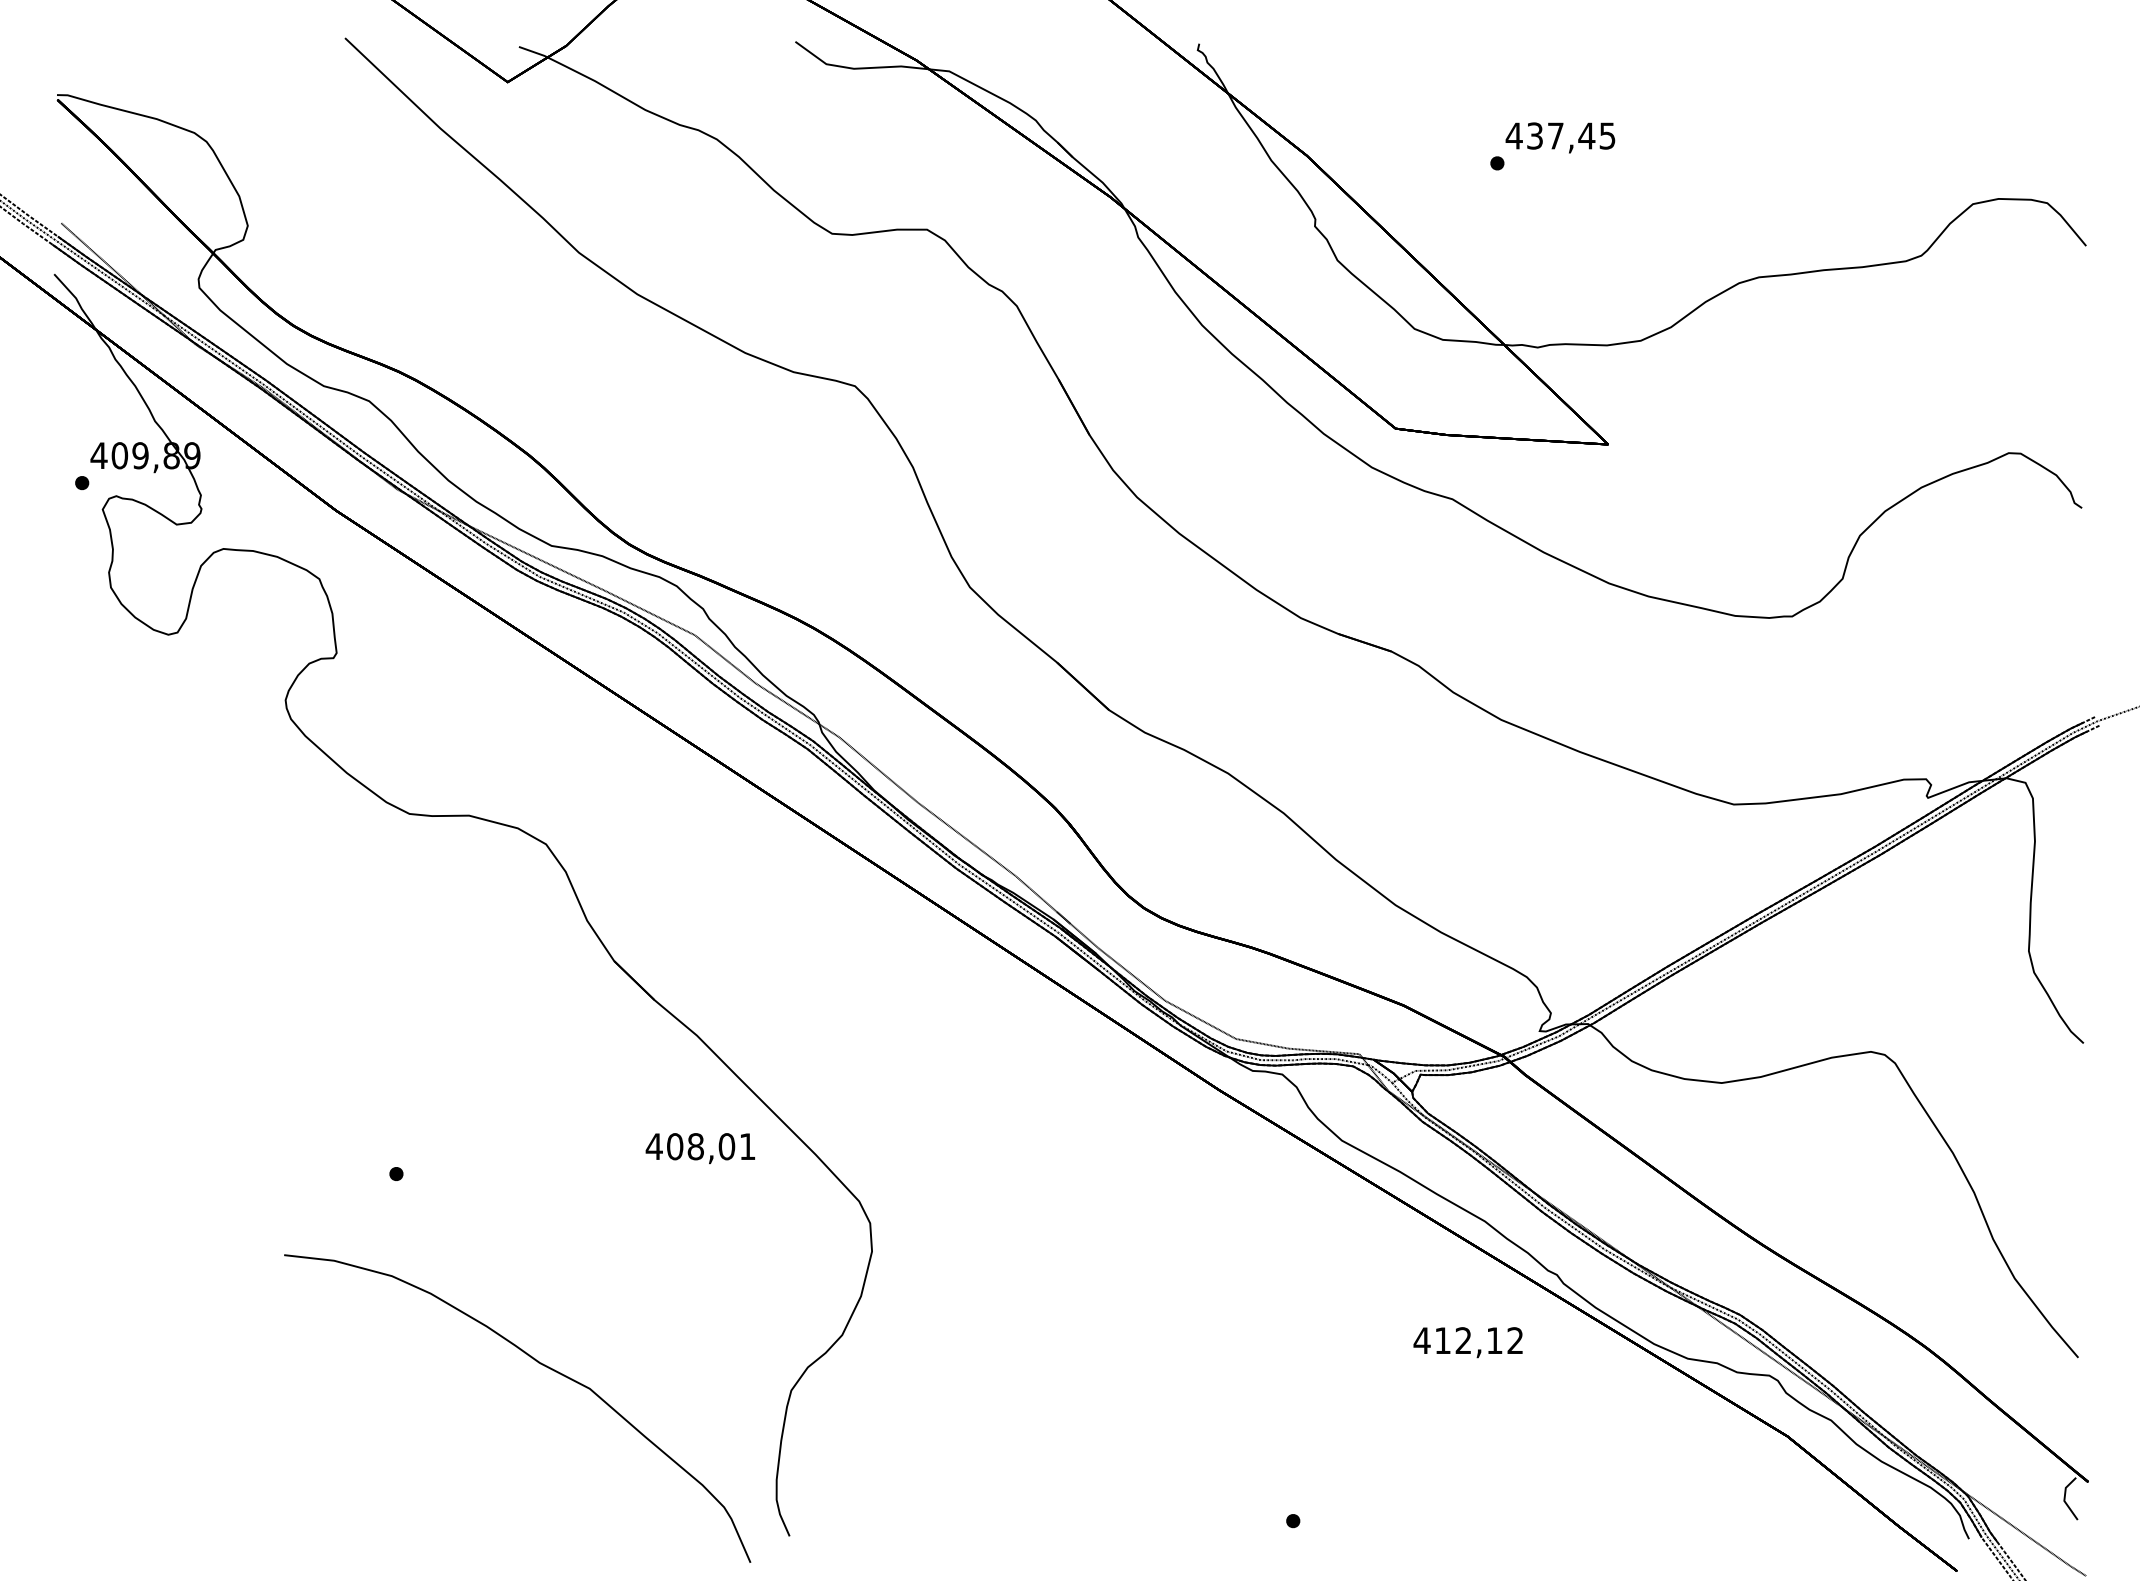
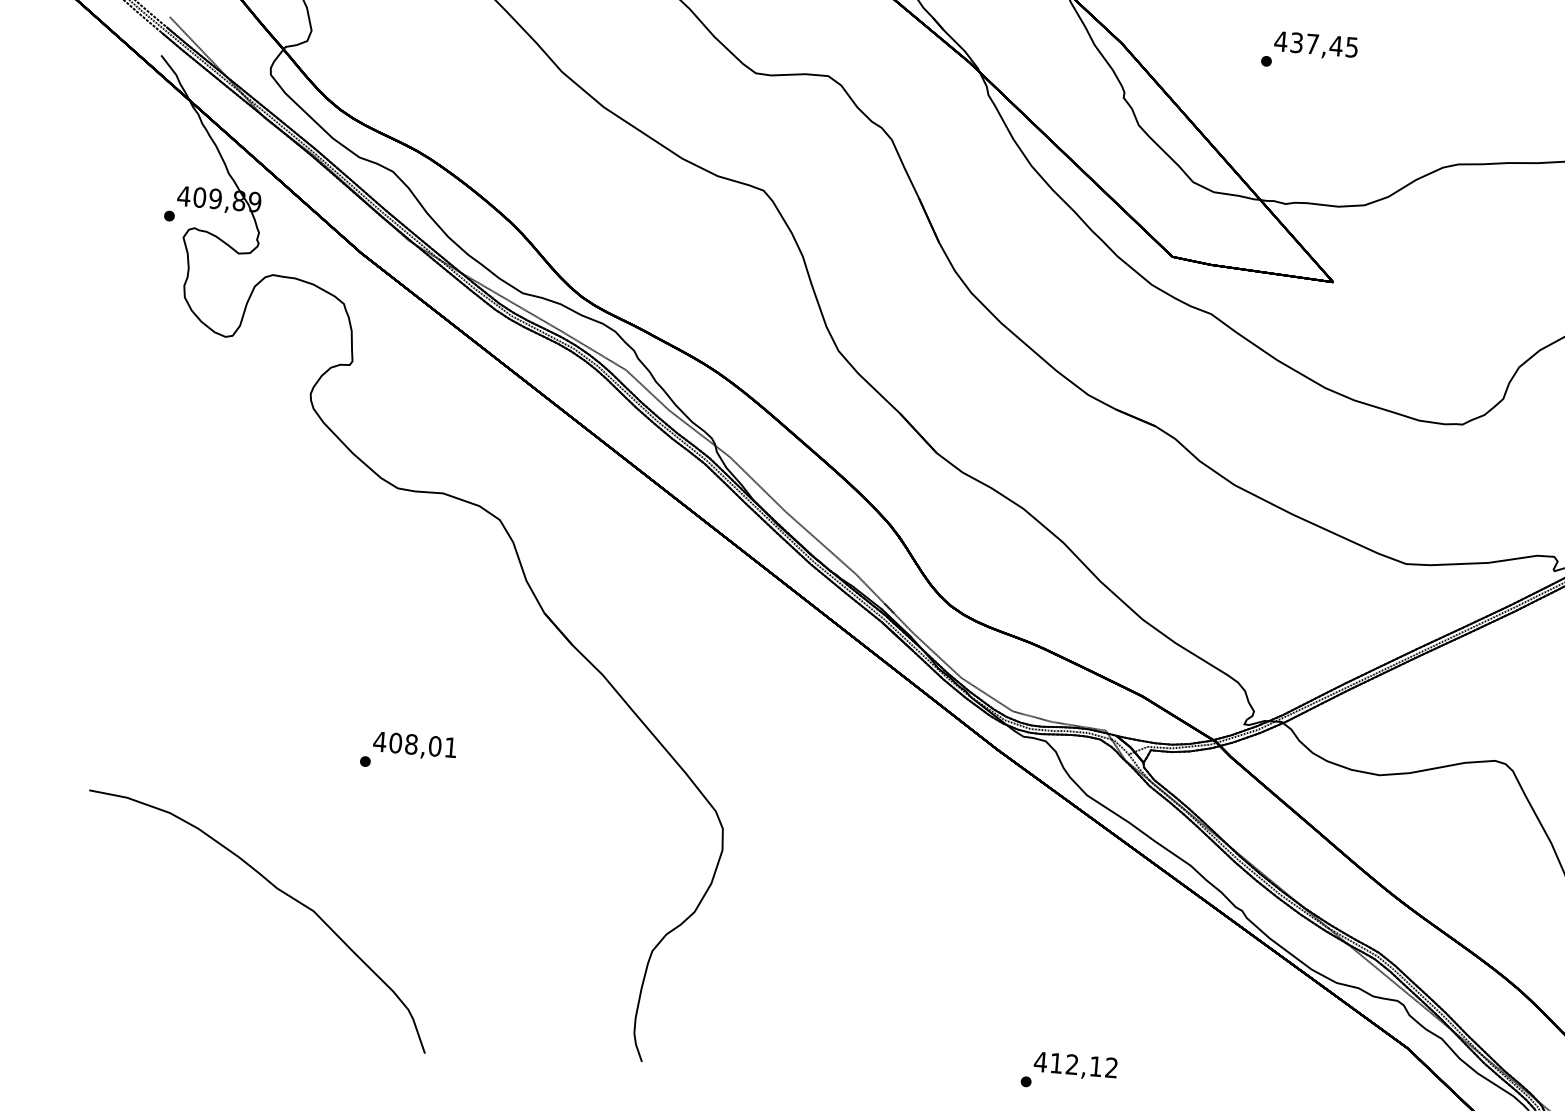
text: (699, 1148) -> (414, 746), moved
text: (1467, 1342) -> (1075, 1066), moved
part: (540, 1364) -> (277, 889), moved

